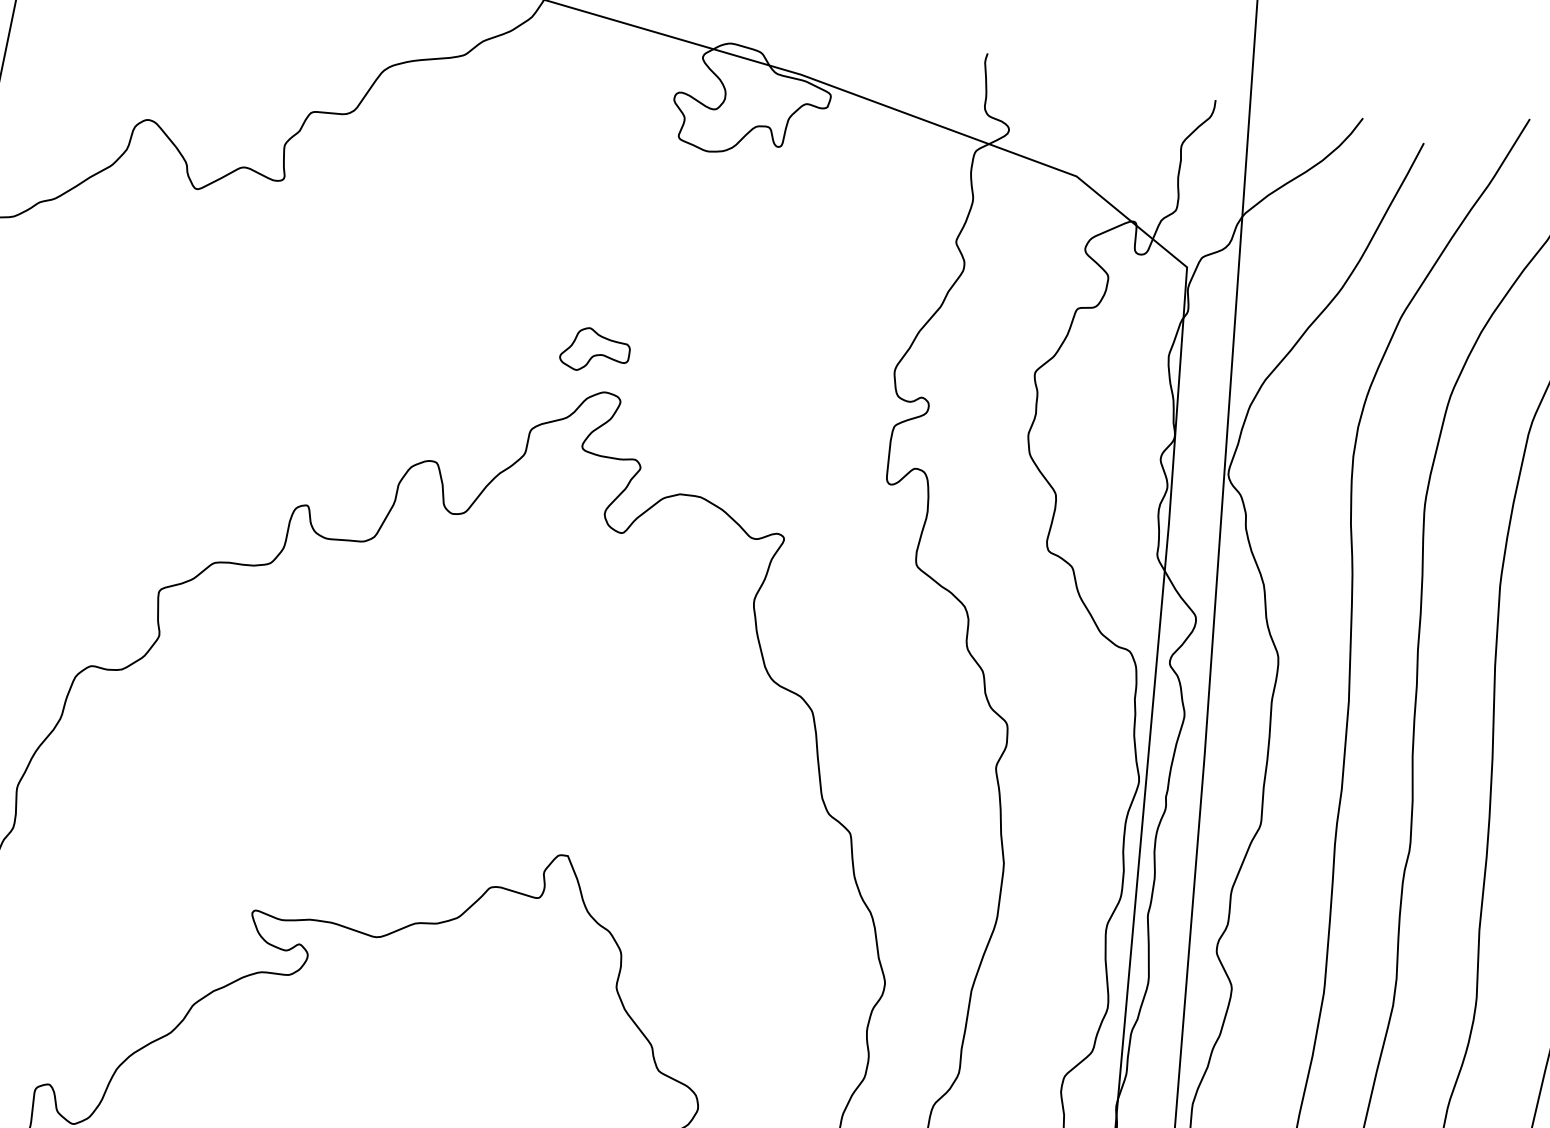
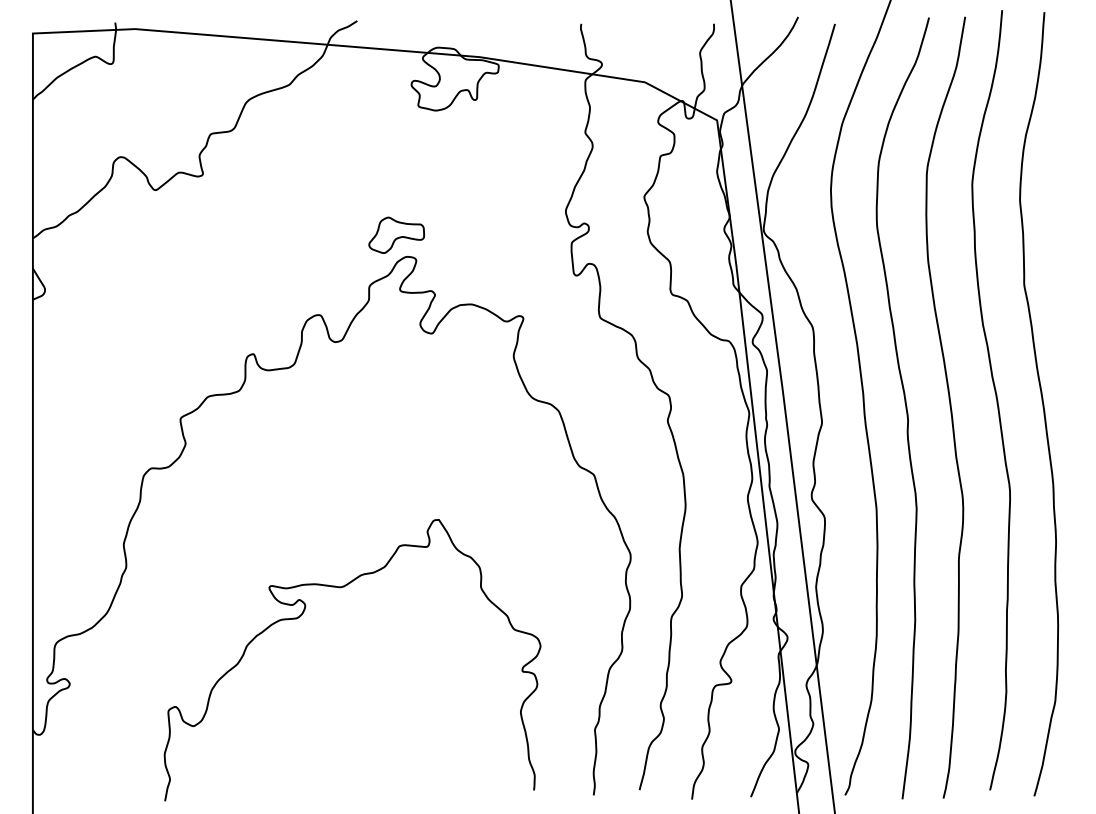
part: (595, 350) -> (396, 234), size x1.43

